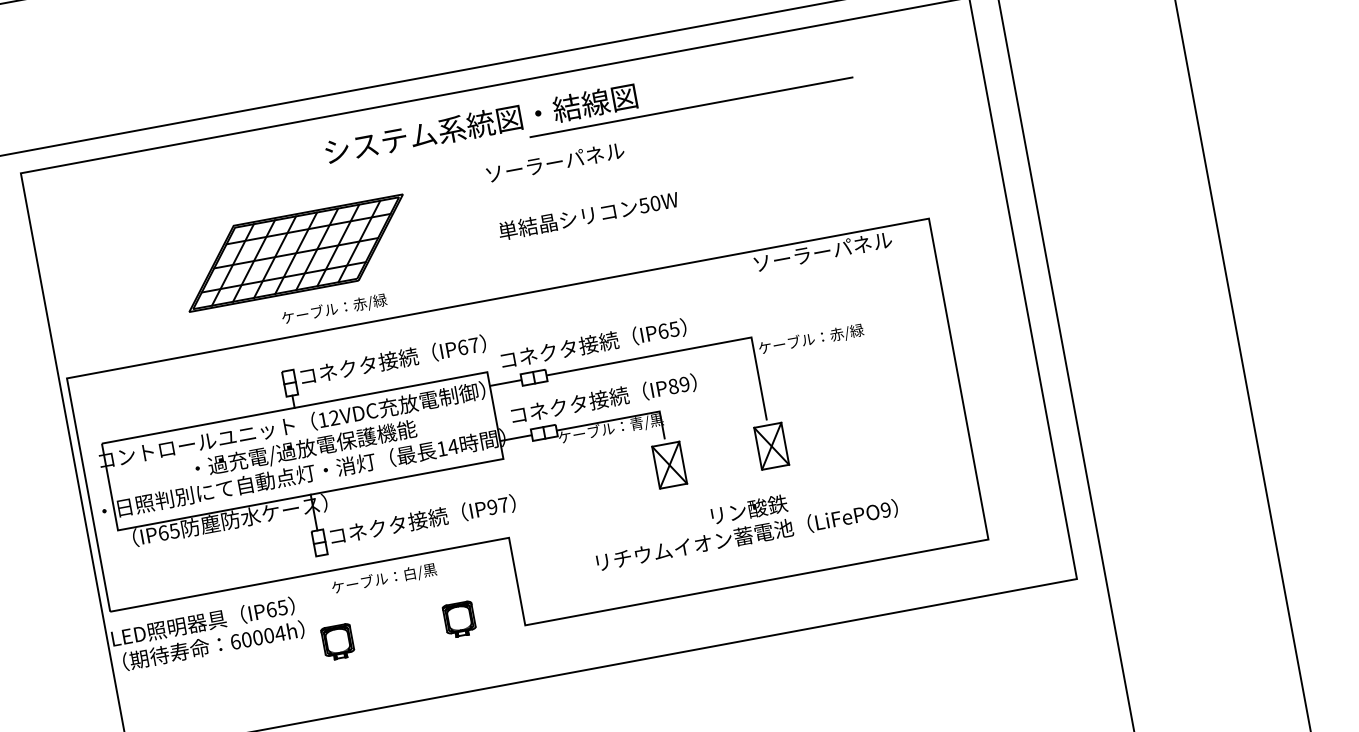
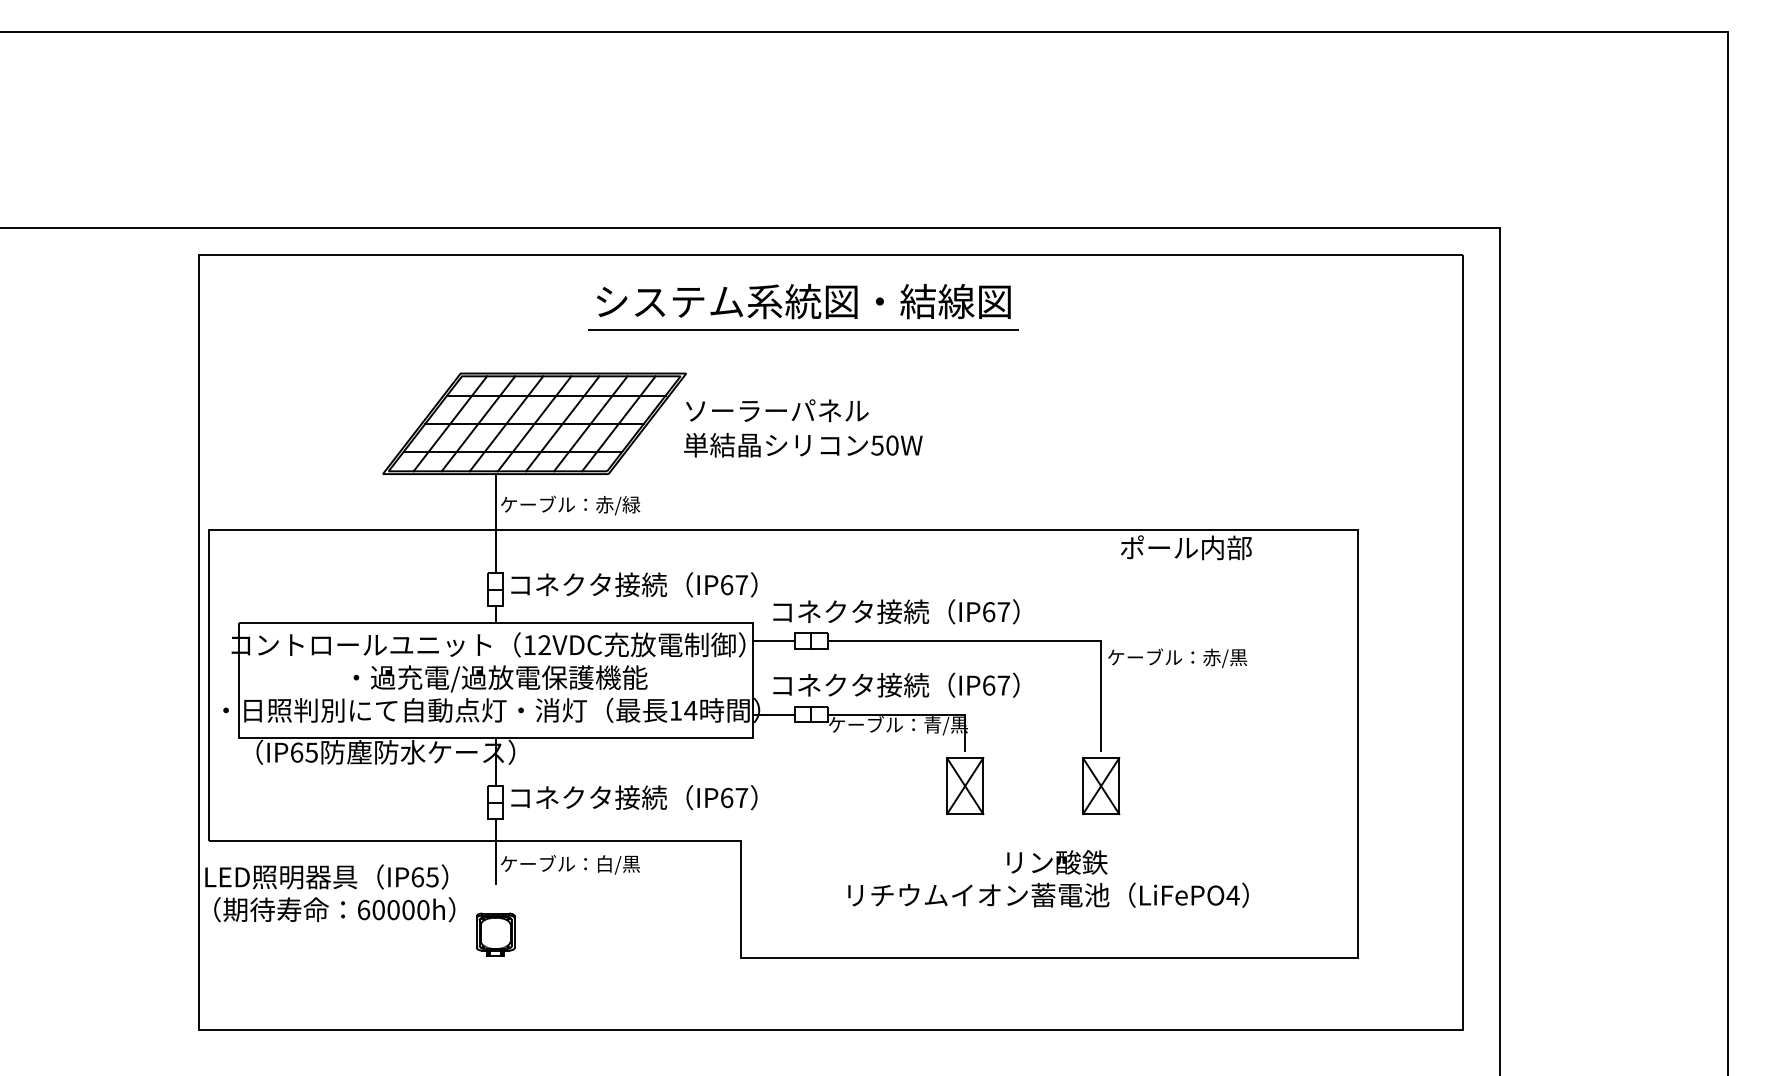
line: (691, 106) -> (803, 329), moved
text: (555, 162) -> (777, 410), moved
text: (588, 215) -> (803, 445), moved
text: (822, 251) -> (1212, 547), ソーラーパネル -> ポール内部
text: (674, 329) -> (1003, 612), IP65 -> IP67
text: (856, 330) -> (1238, 657), ケーブル：赤/緑 -> ケーブル：赤/黒
line: (280, 333) -> (495, 523), added
text: (679, 385) -> (996, 685), IP89 -> IP67
text: (492, 506) -> (726, 797), IP97 -> IP67
text: (885, 510) -> (1232, 895), LiFePO9 -> LiFePO4
line: (326, 579) -> (495, 851), added
part: (459, 619) -> (657, 934), removed
text: (279, 634) -> (422, 910), 60004h -> 60000h

